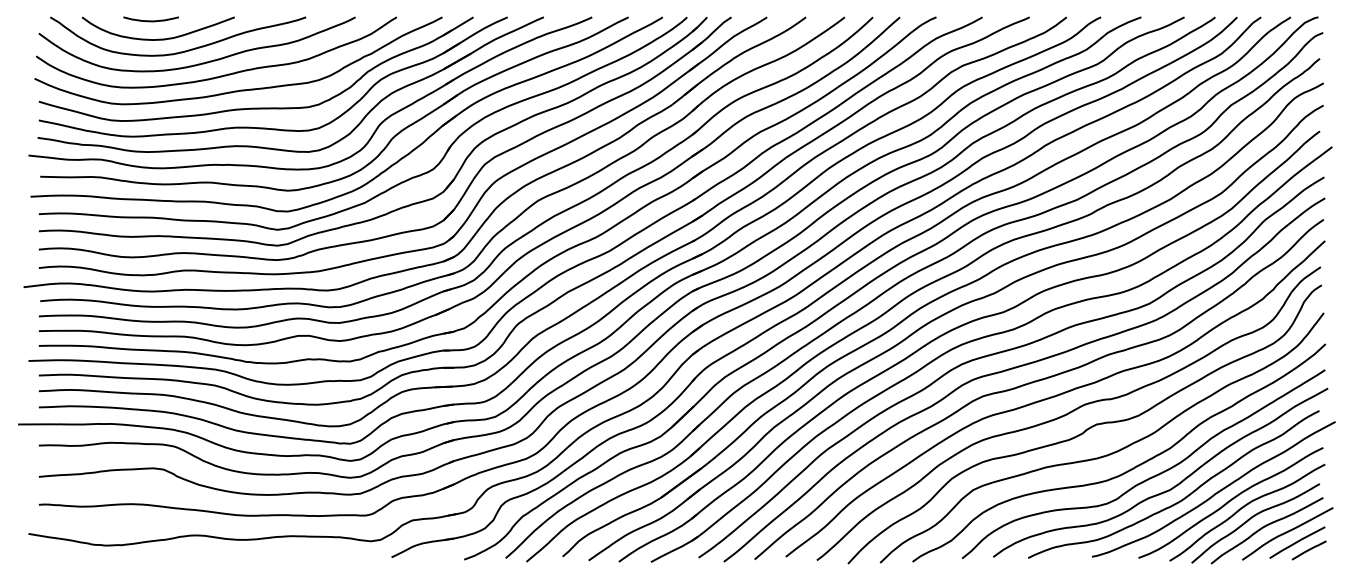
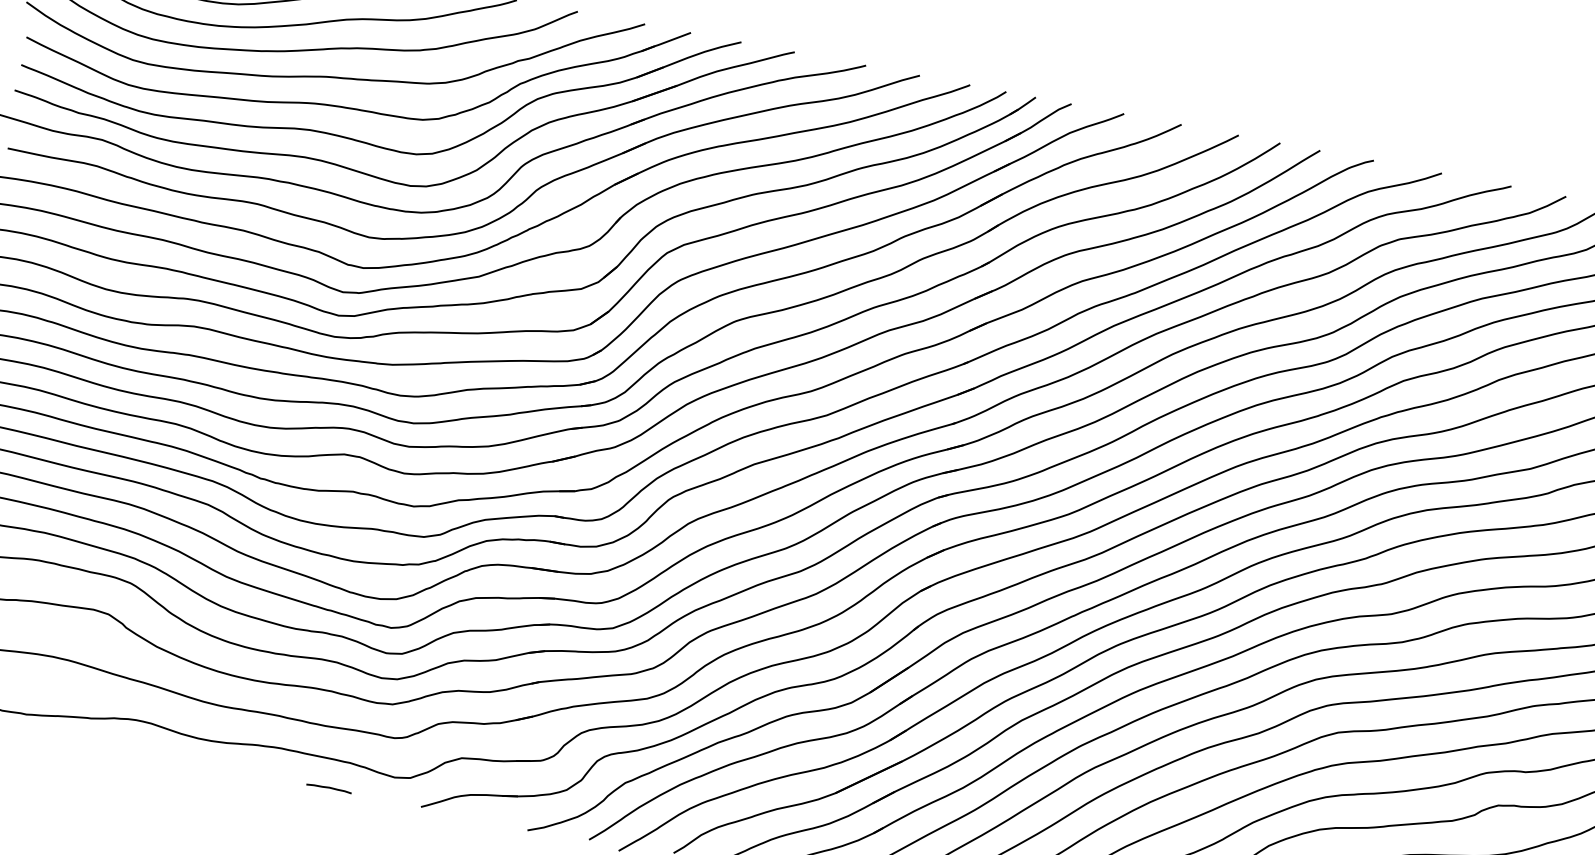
line: (328, 556) -> (328, 788), added

